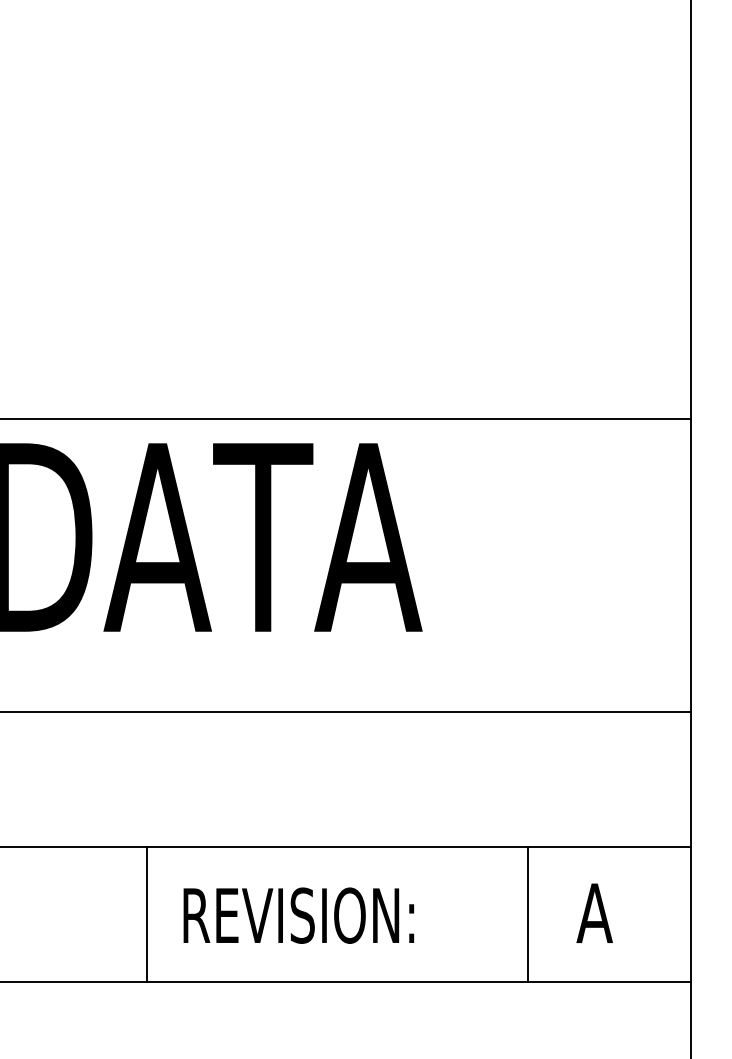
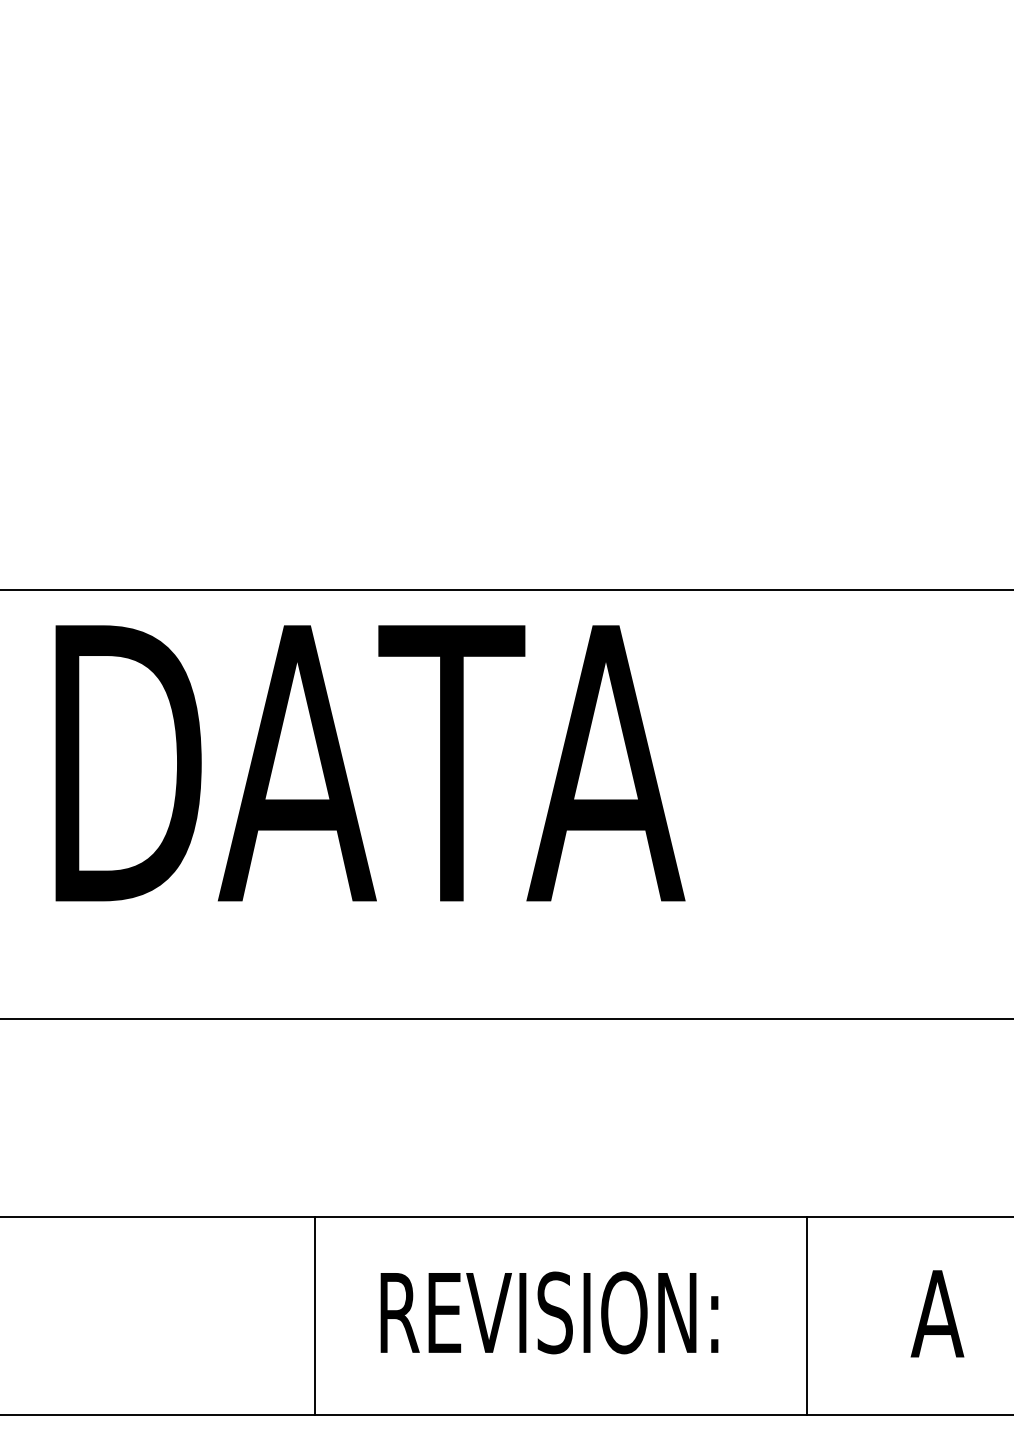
line: (146, 914) -> (314, 1315), moved
line: (527, 914) -> (806, 1315), moved
text: (298, 915) -> (548, 1312), moved

